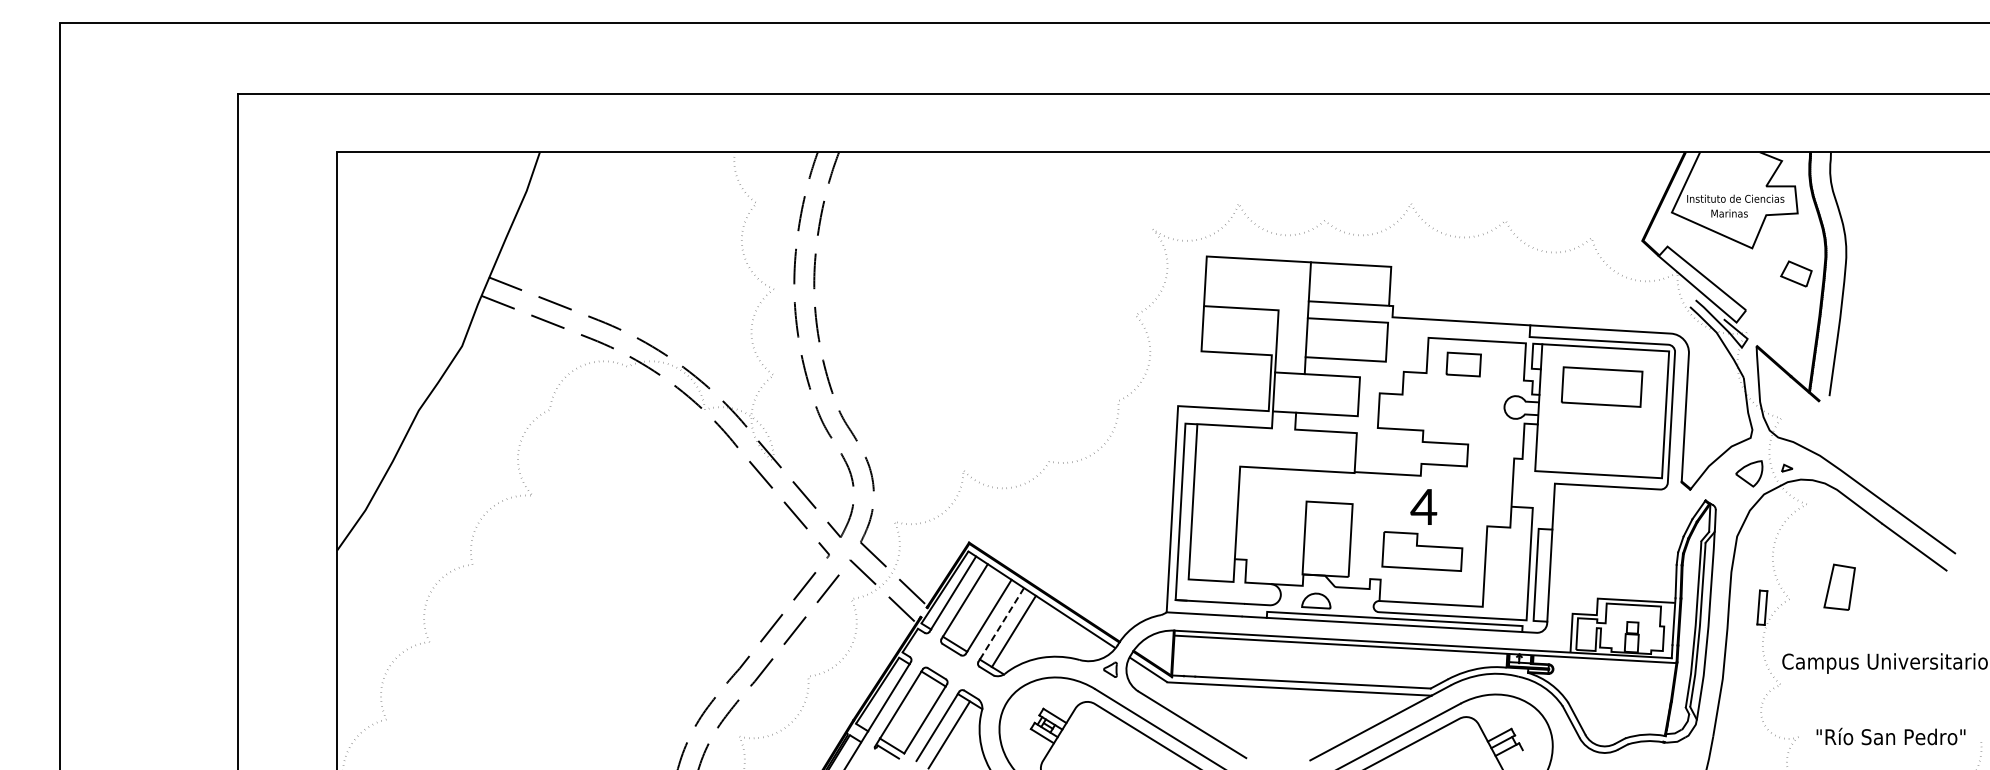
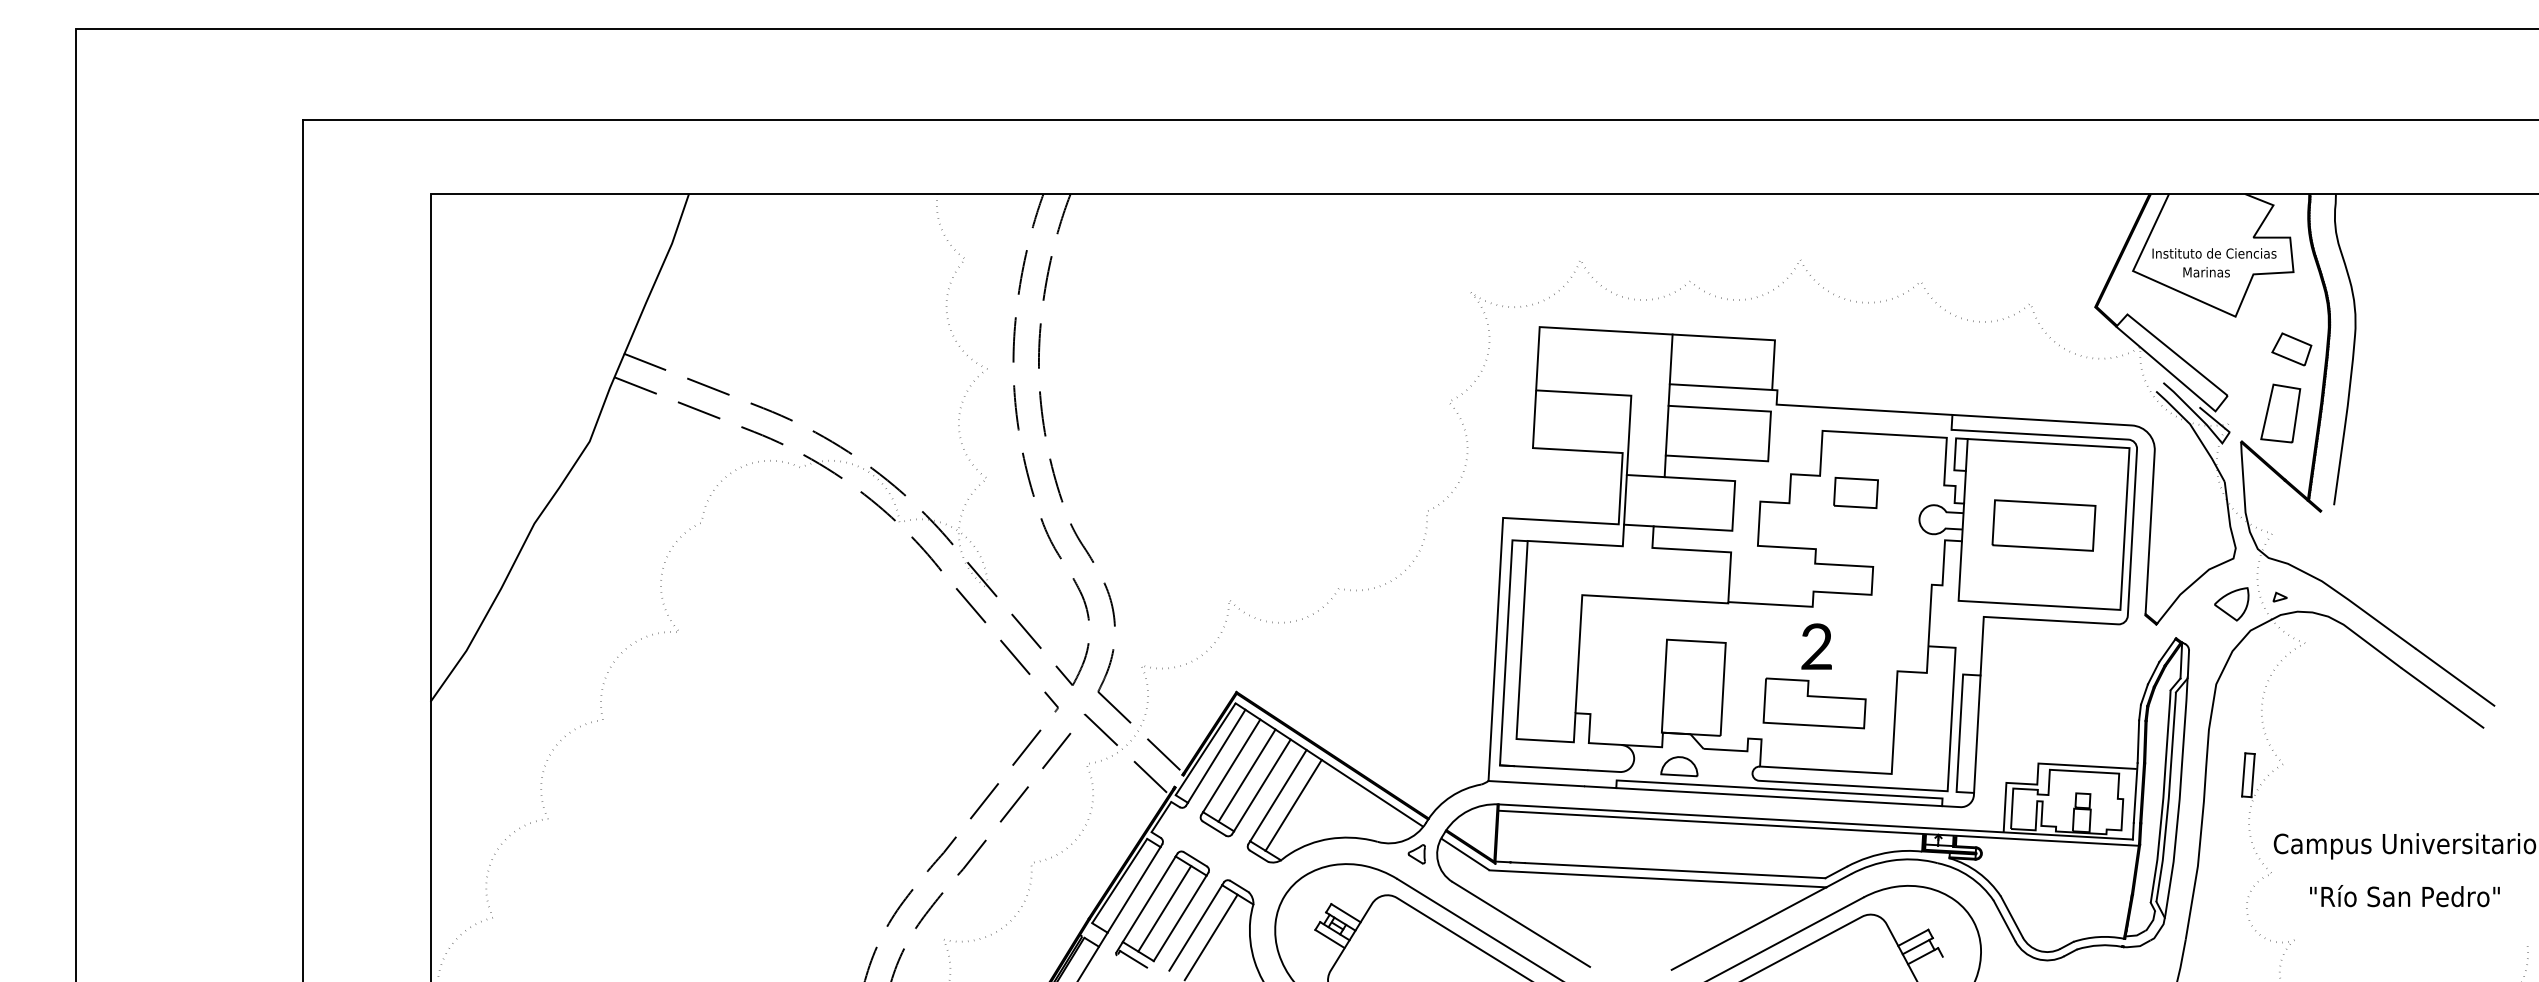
part: (1463, 364) -> (1855, 492), moved
part: (1601, 386) -> (2043, 524), moved
text: (1423, 506) -> (1816, 645), 4 -> 2
part: (1839, 586) -> (2280, 412), moved
line: (977, 608) -> (1247, 776), added
line: (1001, 624) -> (1277, 796), dashed -> solid
line: (912, 712) -> (1164, 908), added
text: (1890, 736) -> (2404, 896), moved

